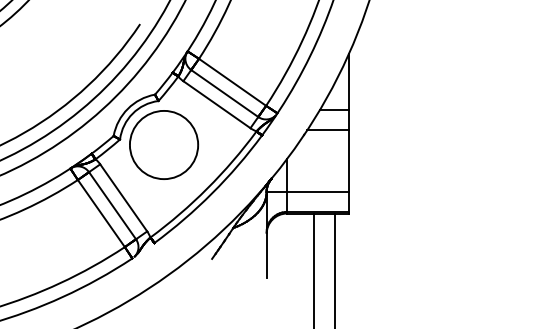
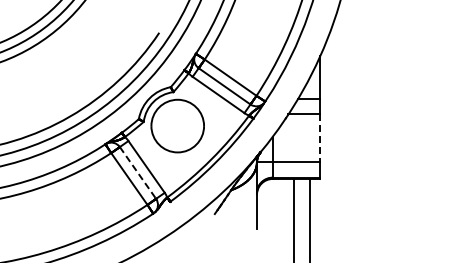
line: (348, 161) -> (320, 138), solid -> dashed
line: (111, 205) -> (137, 172), solid -> dashed

